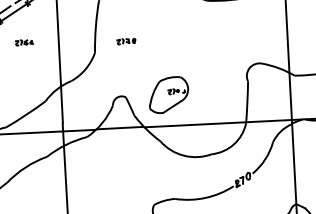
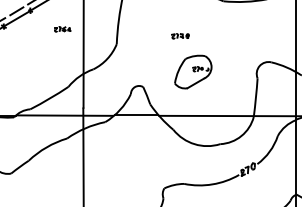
part: (126, 41) -> (180, 36), moved
part: (24, 42) -> (62, 29), moved
part: (168, 94) -> (193, 71), moved

